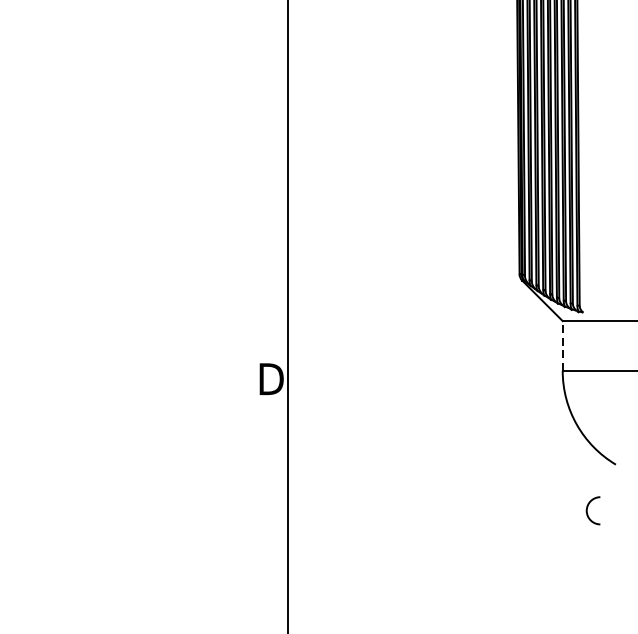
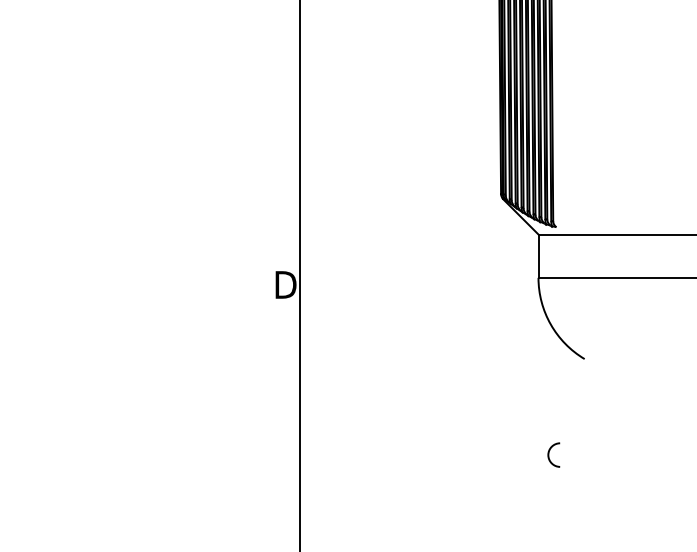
line: (562, 346) -> (538, 256), dashed -> solid
arc: (588, 510) -> (549, 454), moved

